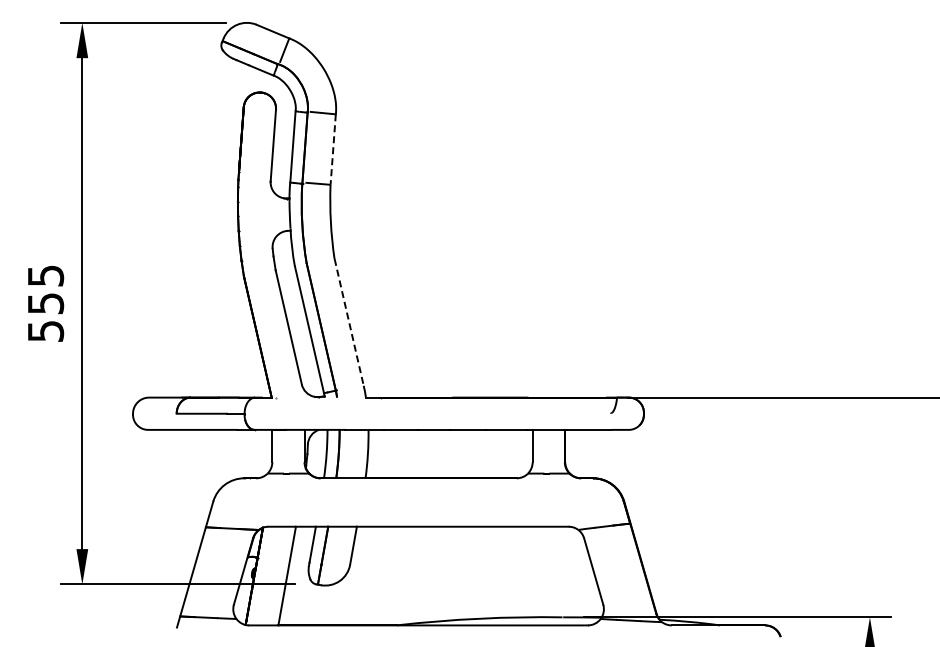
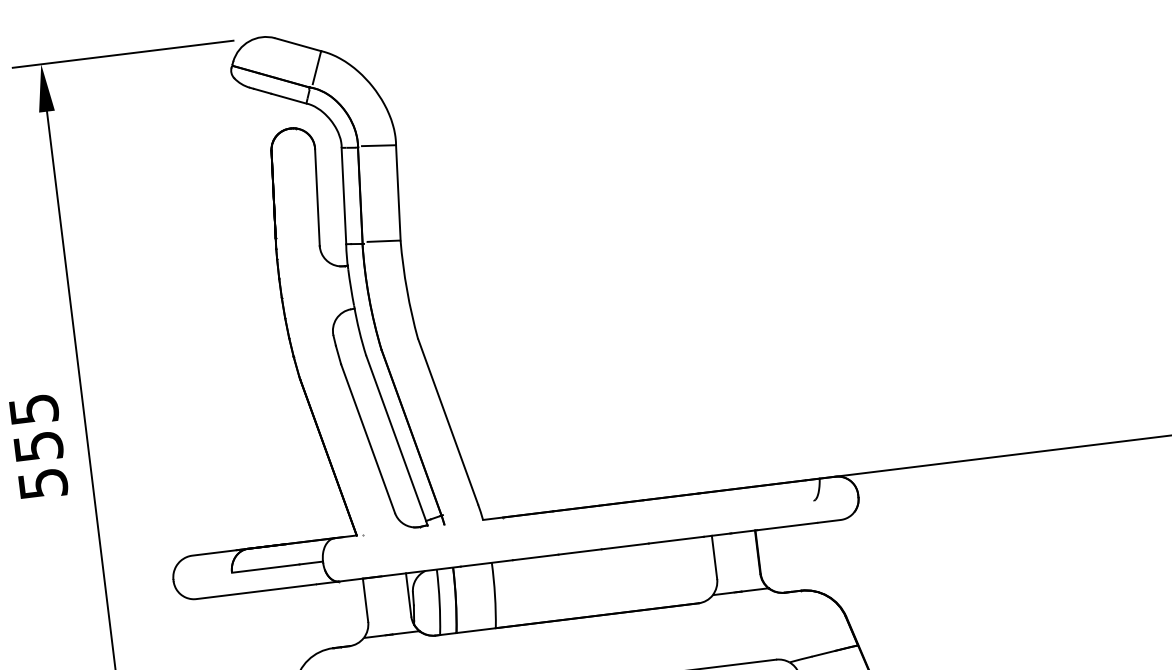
line: (333, 150) -> (398, 194), dashed -> solid
line: (349, 322) -> (448, 422), dashed -> solid

